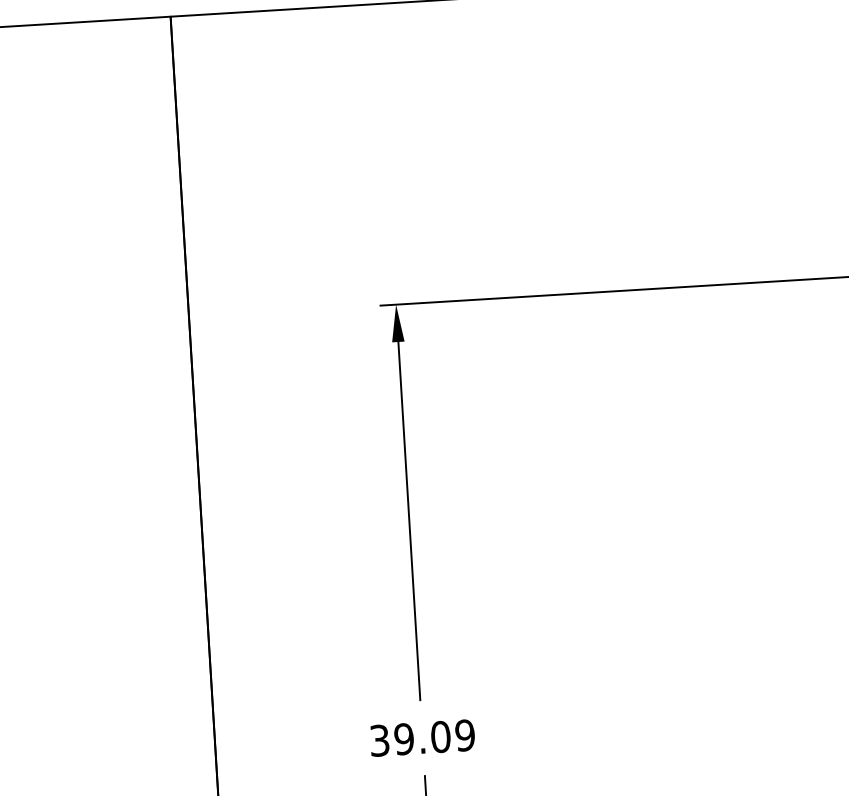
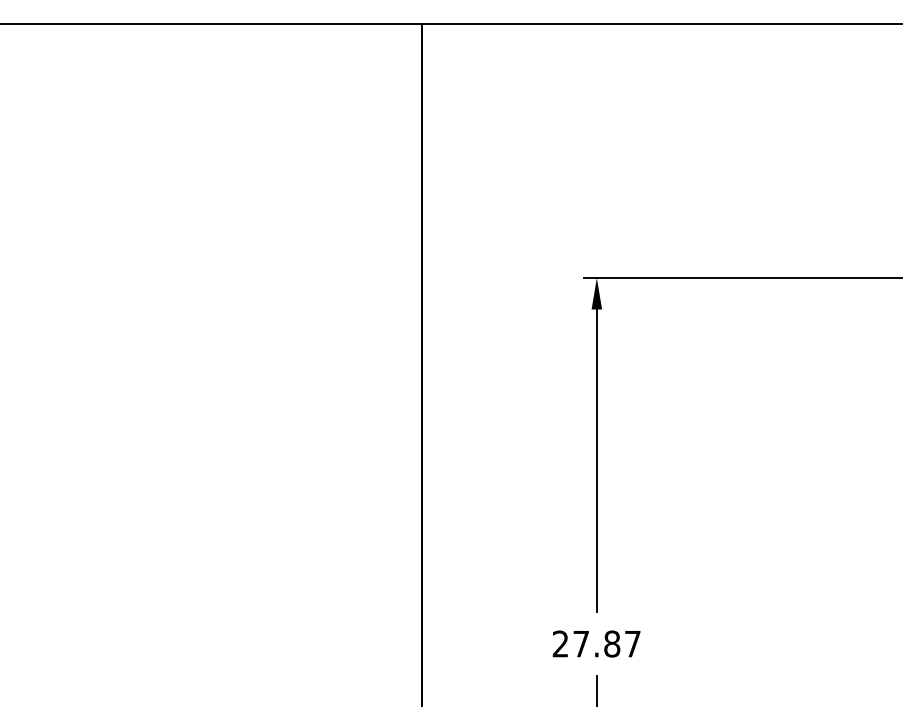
text: (422, 737) -> (596, 643), 39.09 -> 27.87

